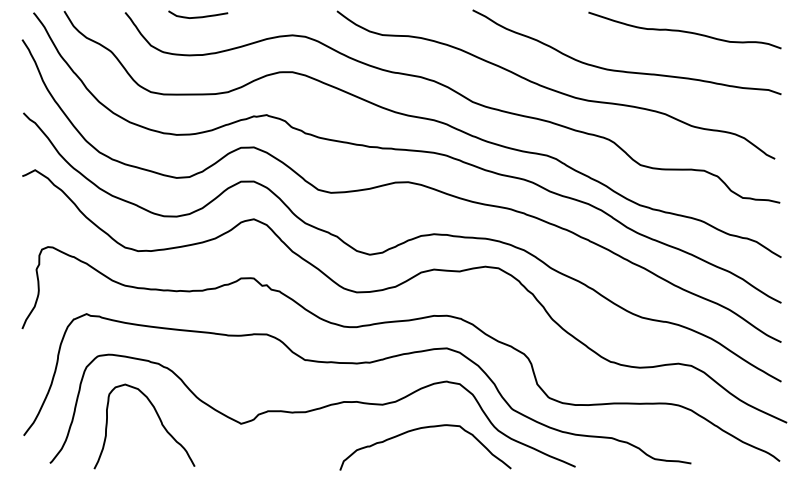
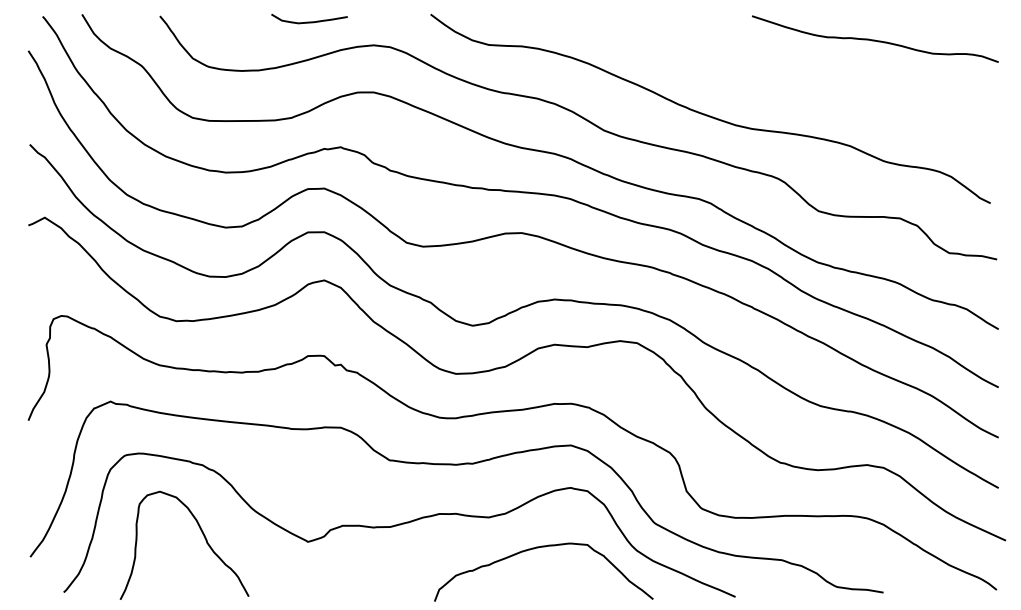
curve: (198, 16) -> (309, 21), moved
curve: (624, 70) -> (798, 90), removed

